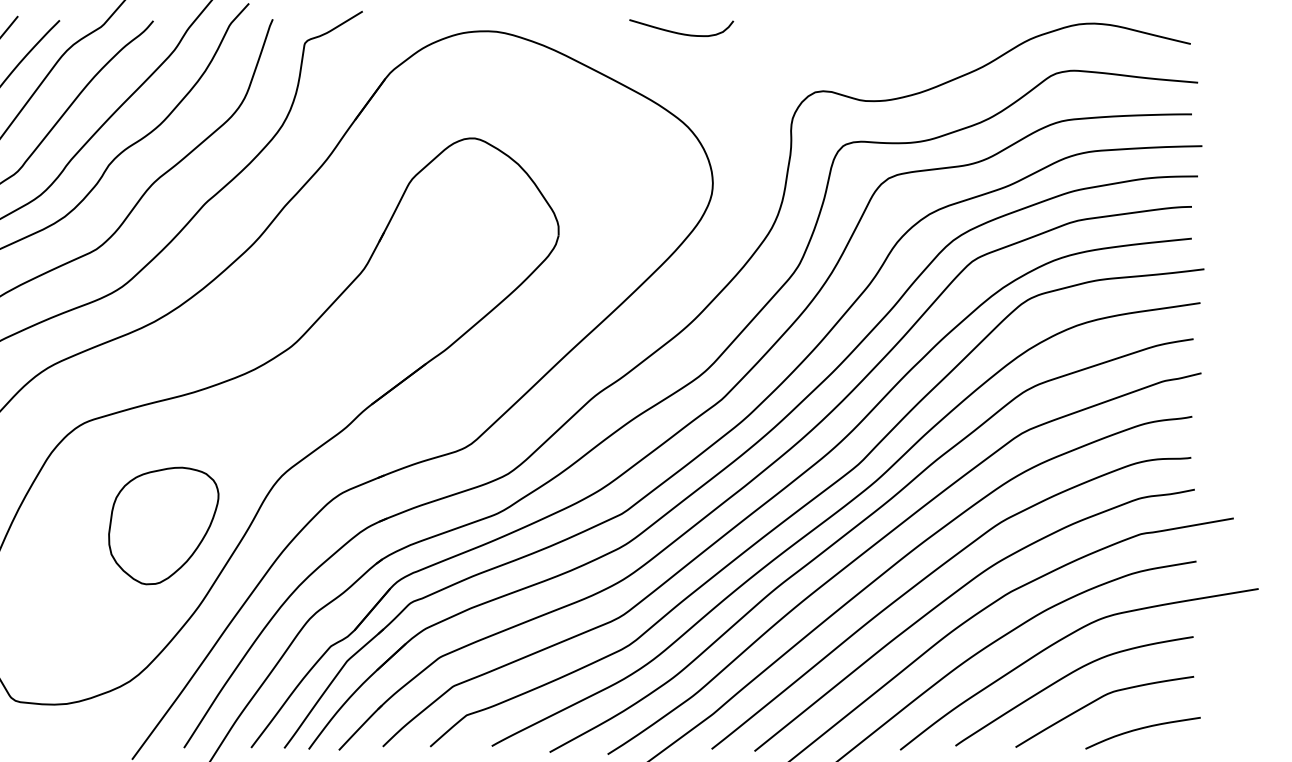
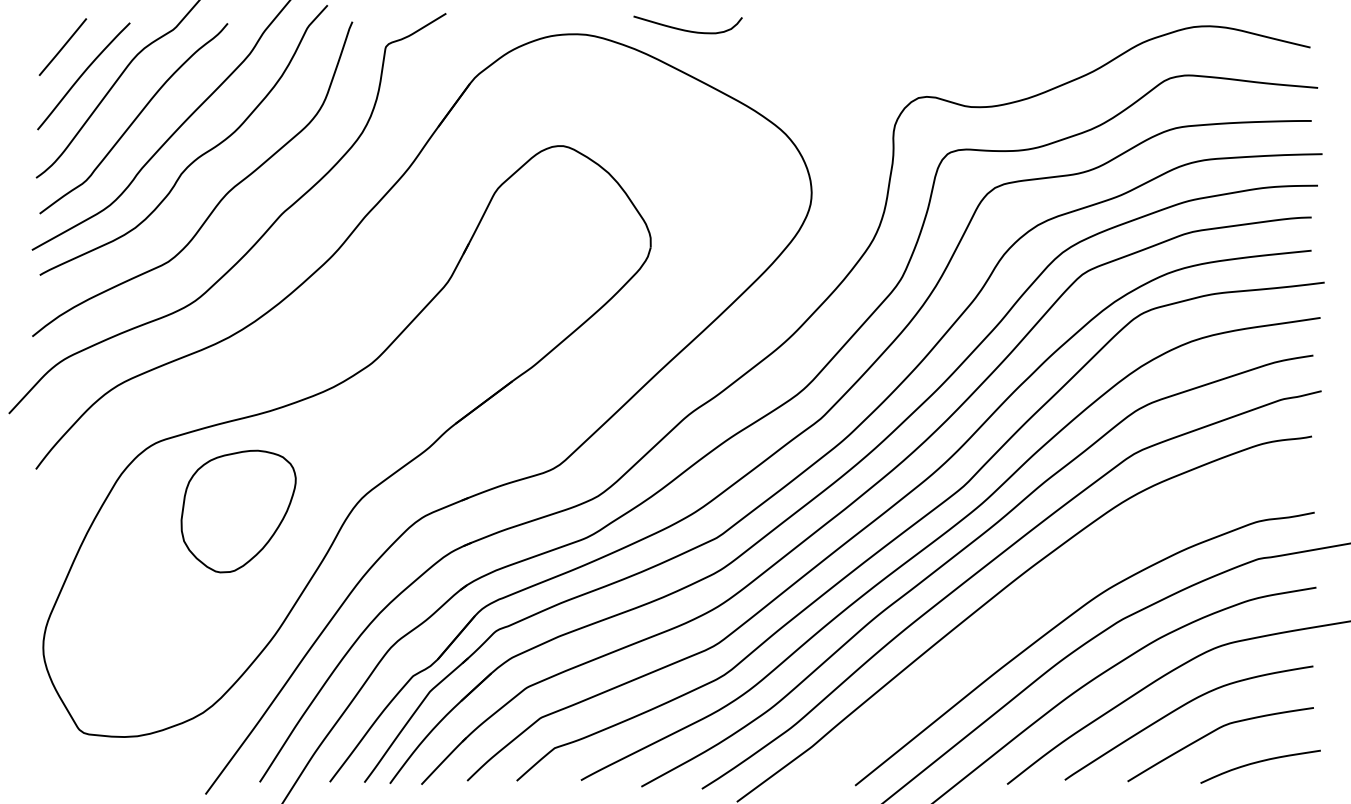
curve: (679, 32) -> (685, 29), moved
part: (163, 525) -> (238, 511), moved
curve: (930, 575) -> (1038, 602), removed

